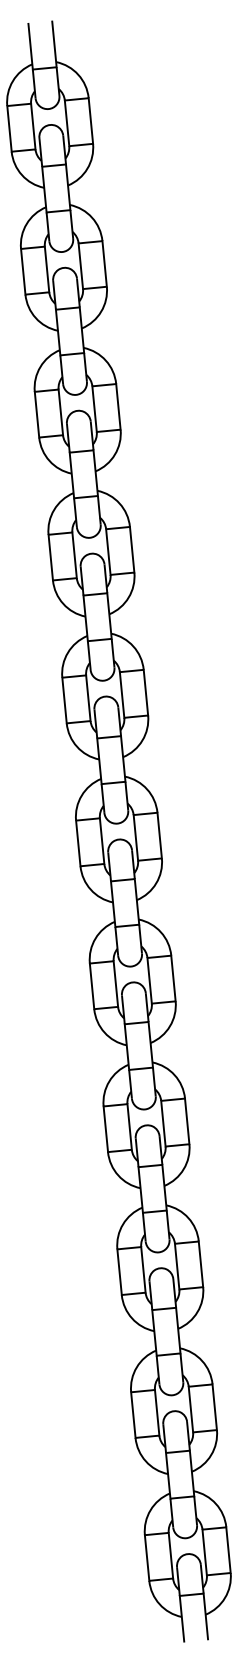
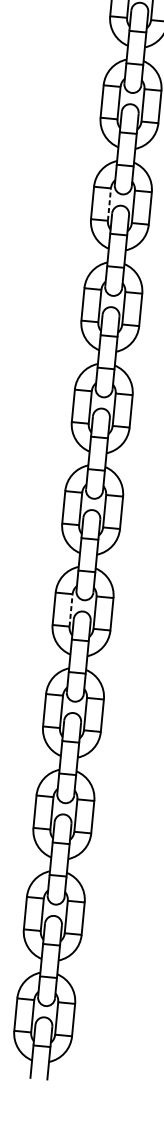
line: (60, 412) -> (109, 204), solid -> dashed
line: (115, 984) -> (70, 610), solid -> dashed

